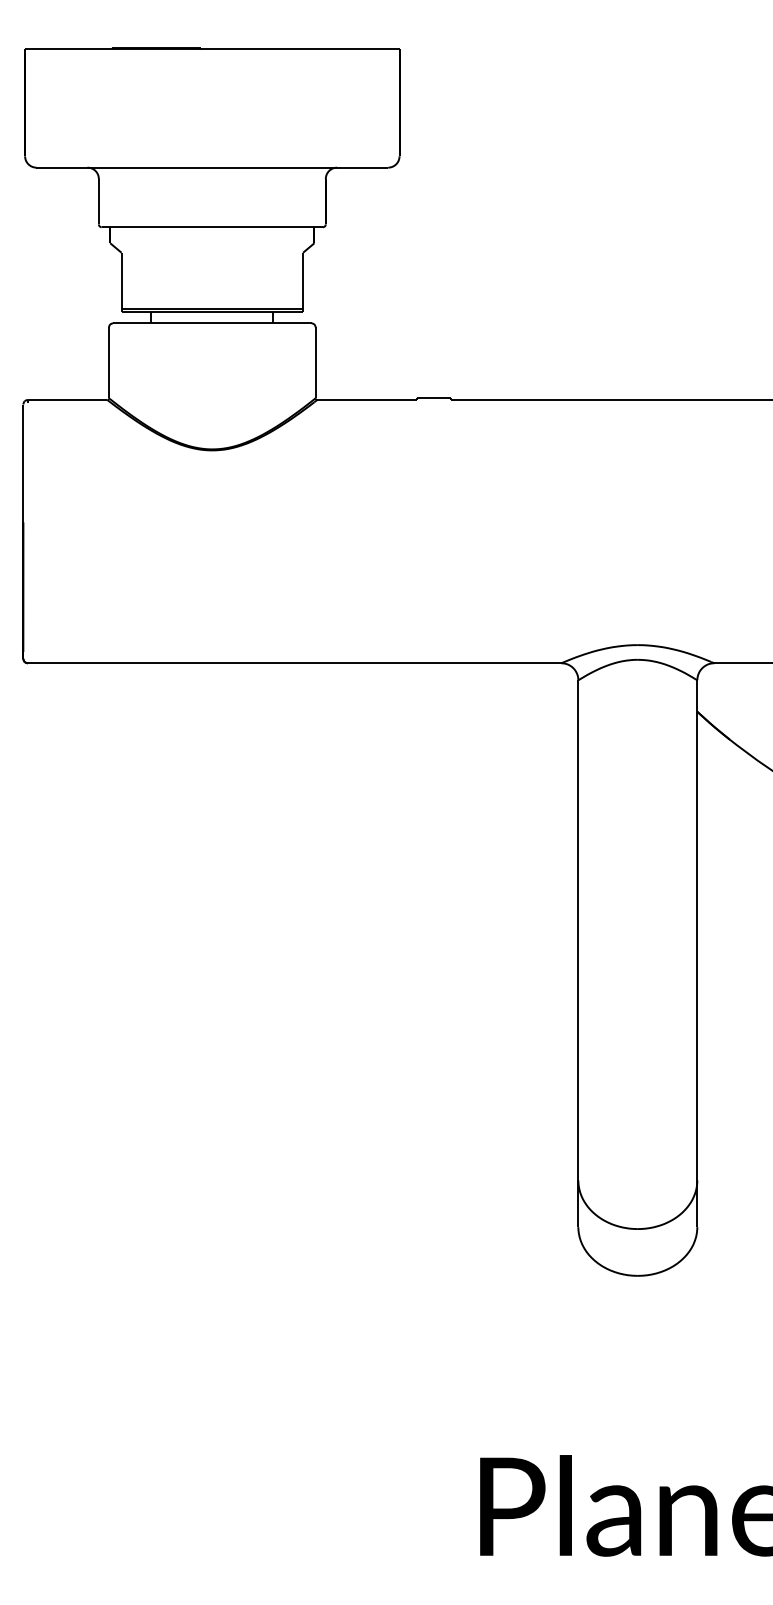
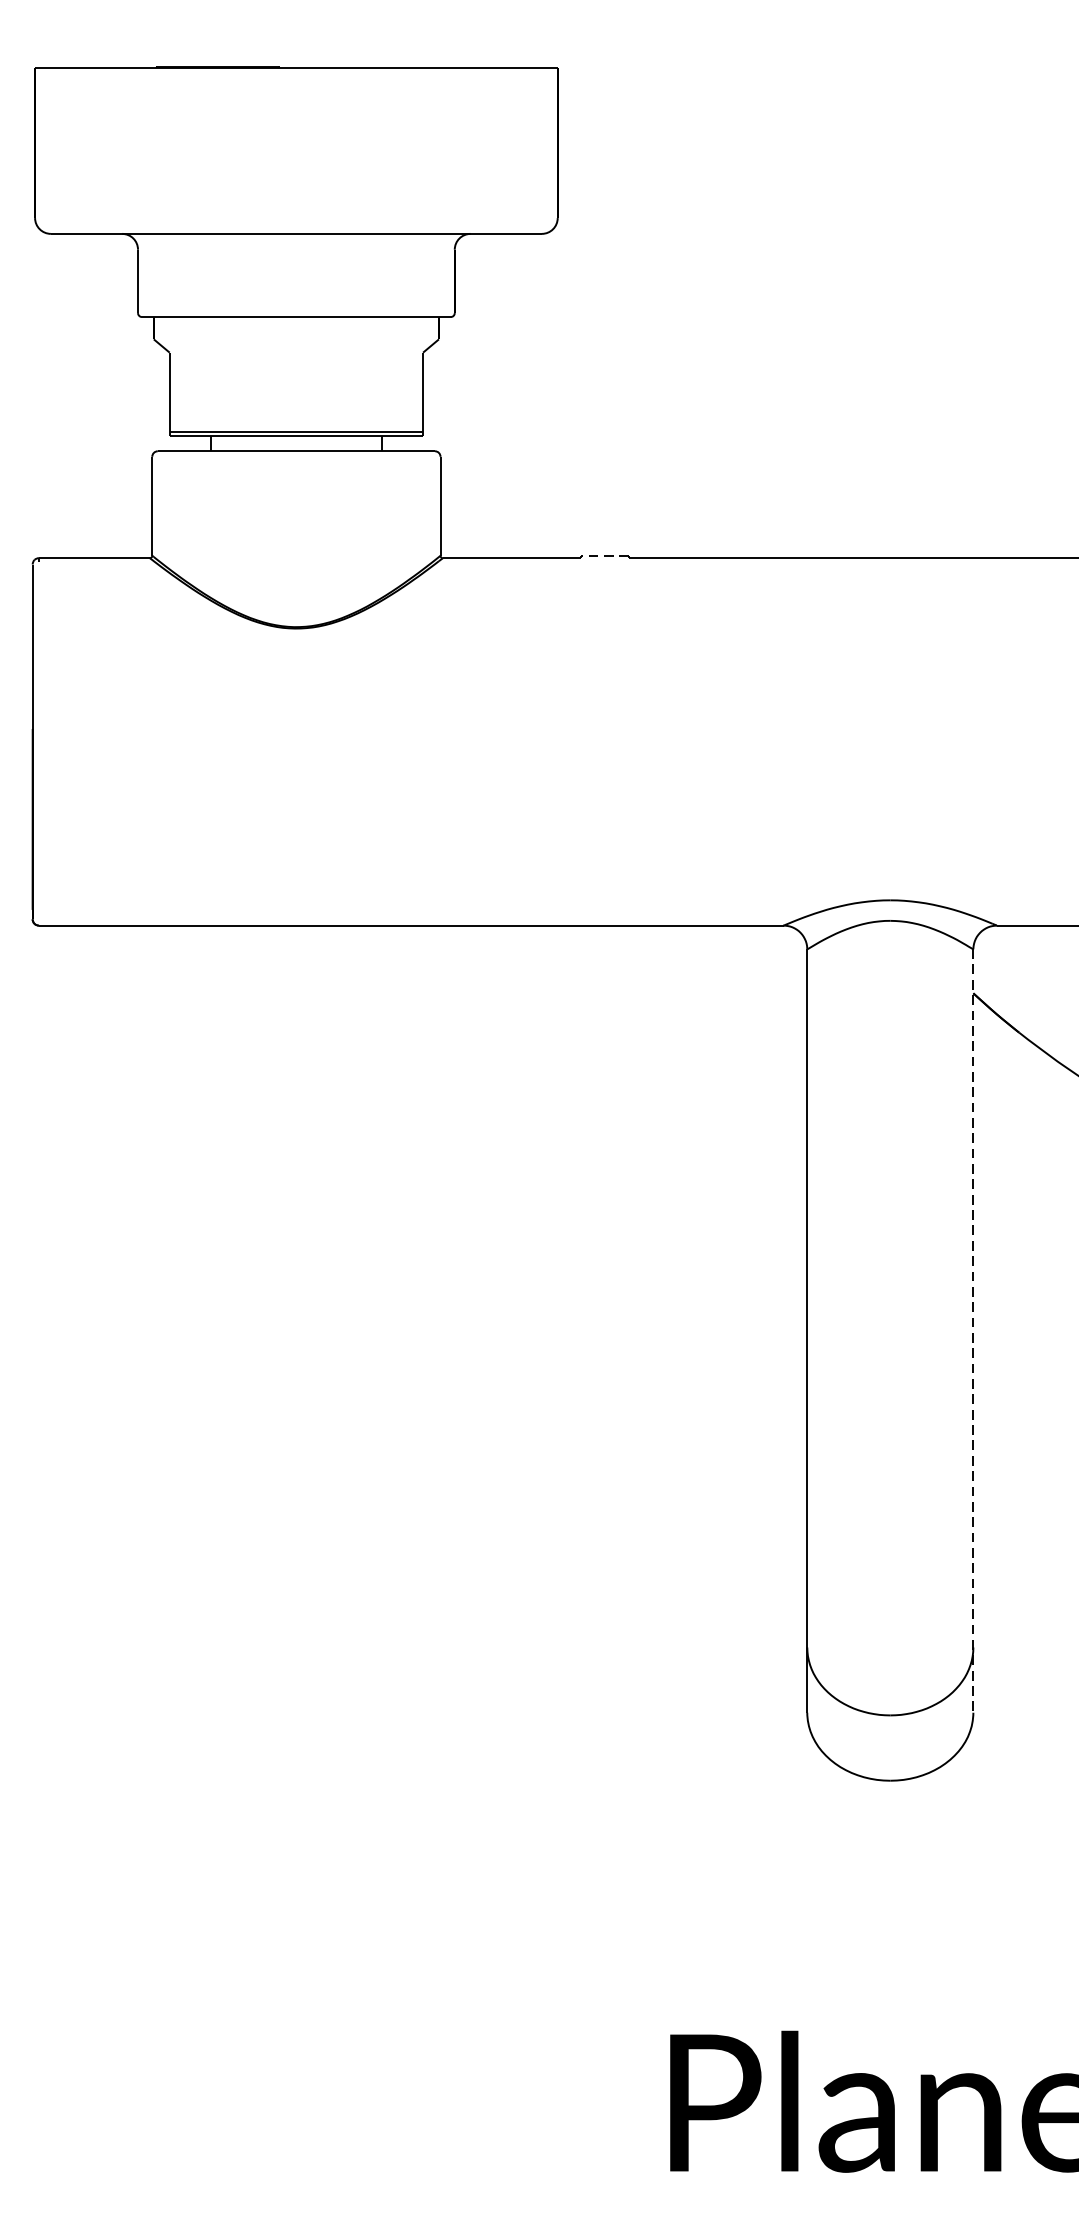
line: (433, 398) -> (605, 556), solid -> dashed
line: (697, 953) -> (973, 1330), solid -> dashed

